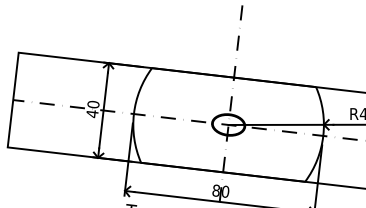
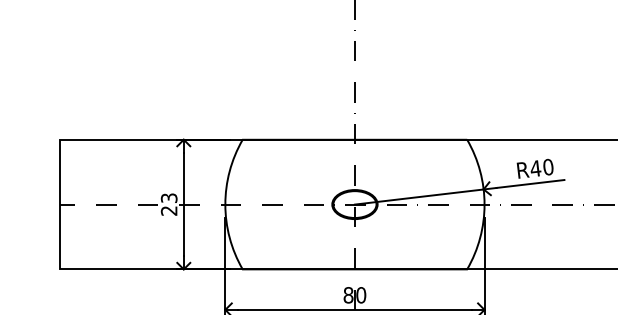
text: (92, 109) -> (168, 204), 40 -> 23

